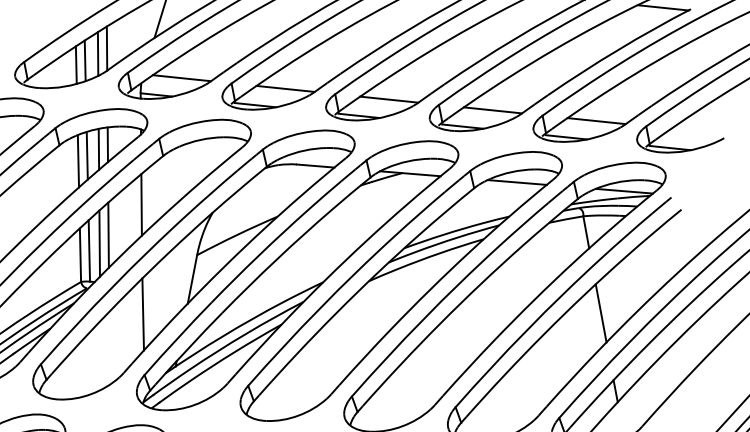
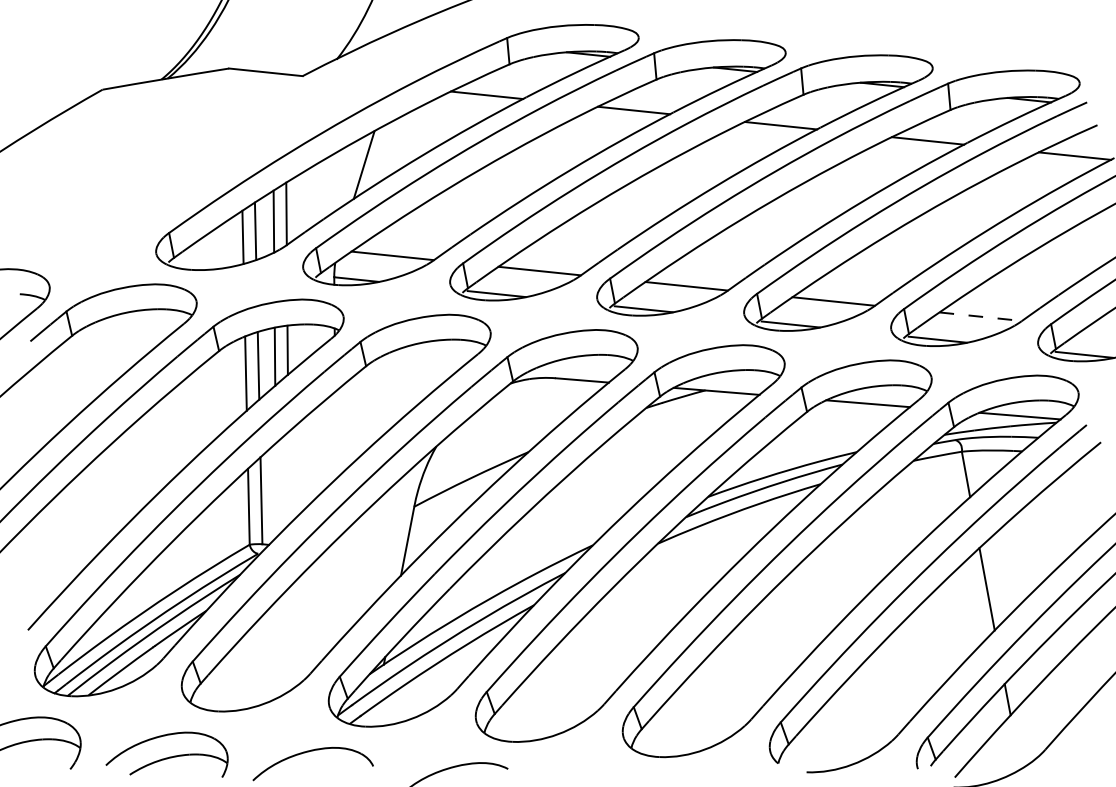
line: (597, 120) -> (981, 316), solid -> dashed
line: (141, 204) -> (335, 435), removed
line: (108, 235) -> (288, 478), removed
line: (99, 243) -> (275, 490), removed
line: (142, 314) -> (337, 590), removed

